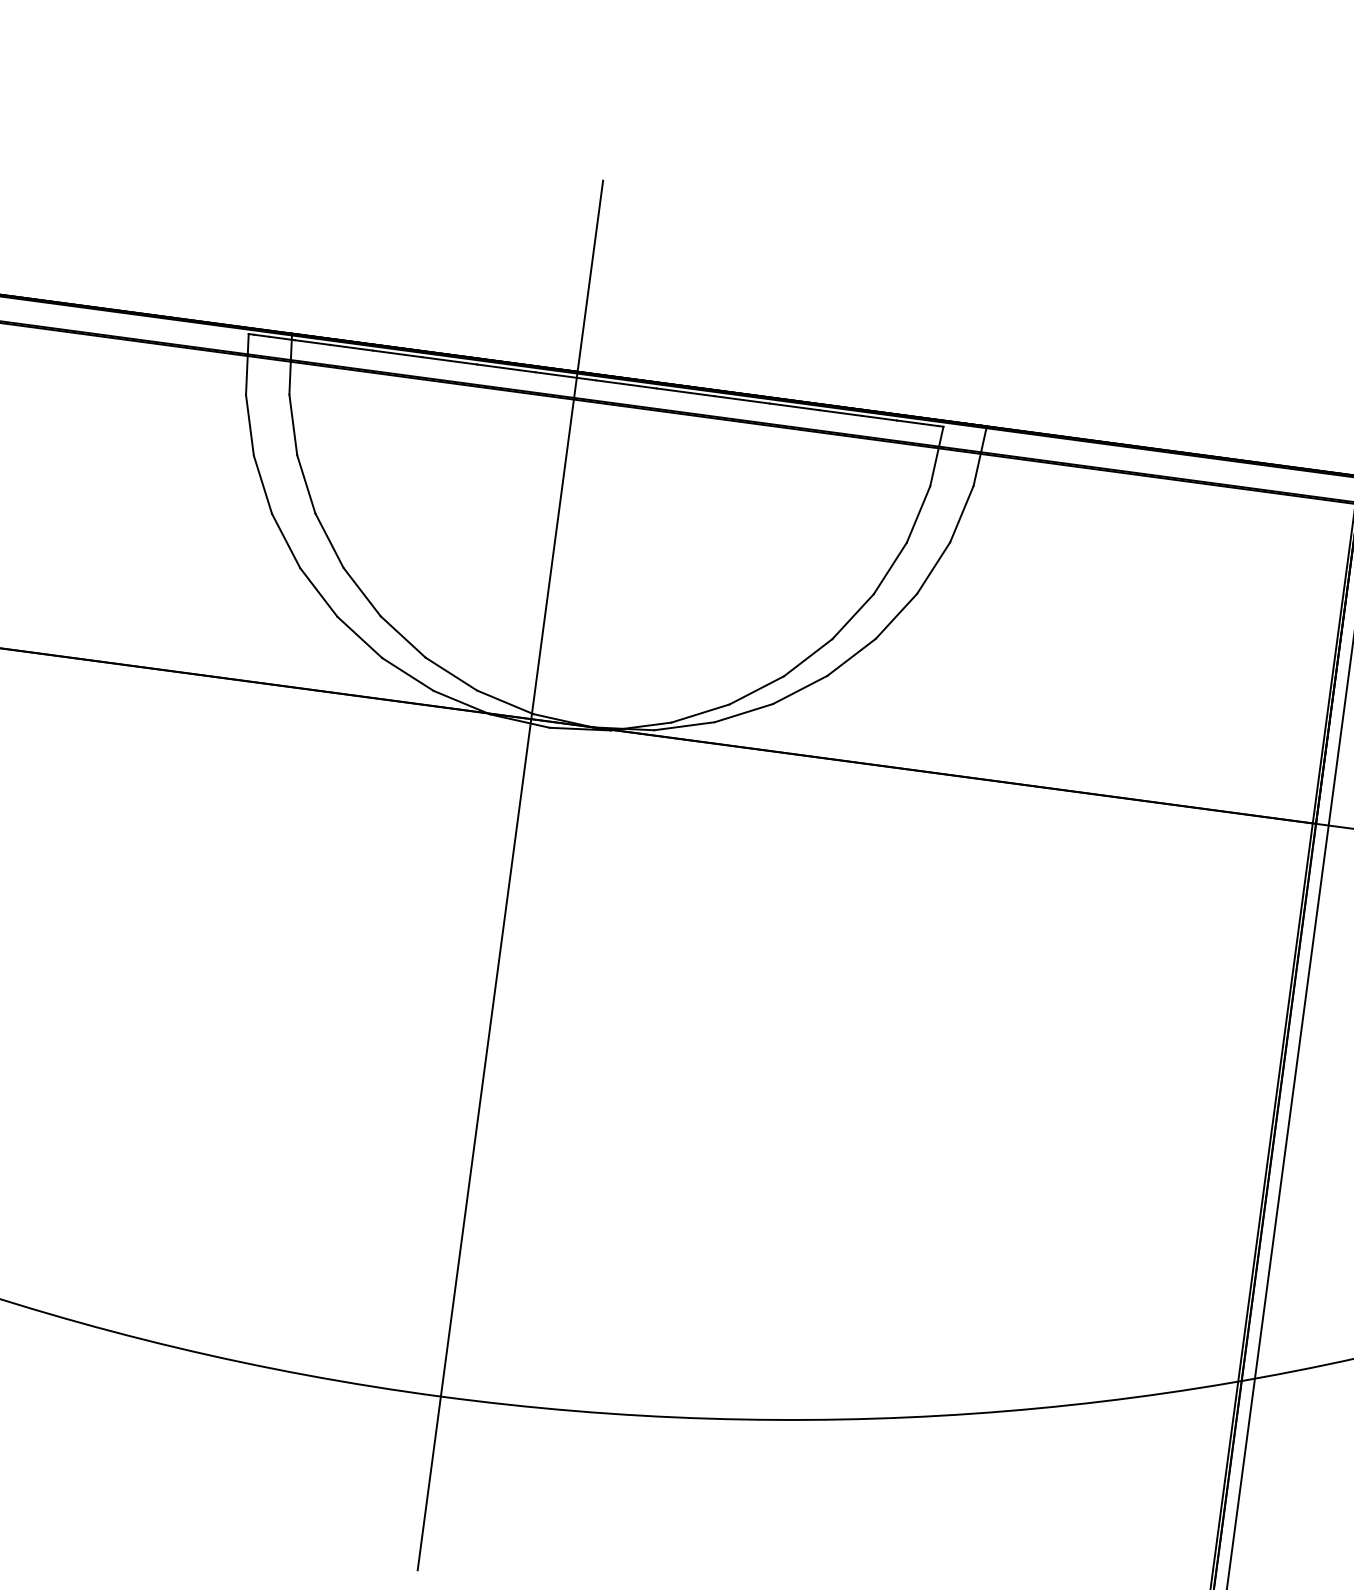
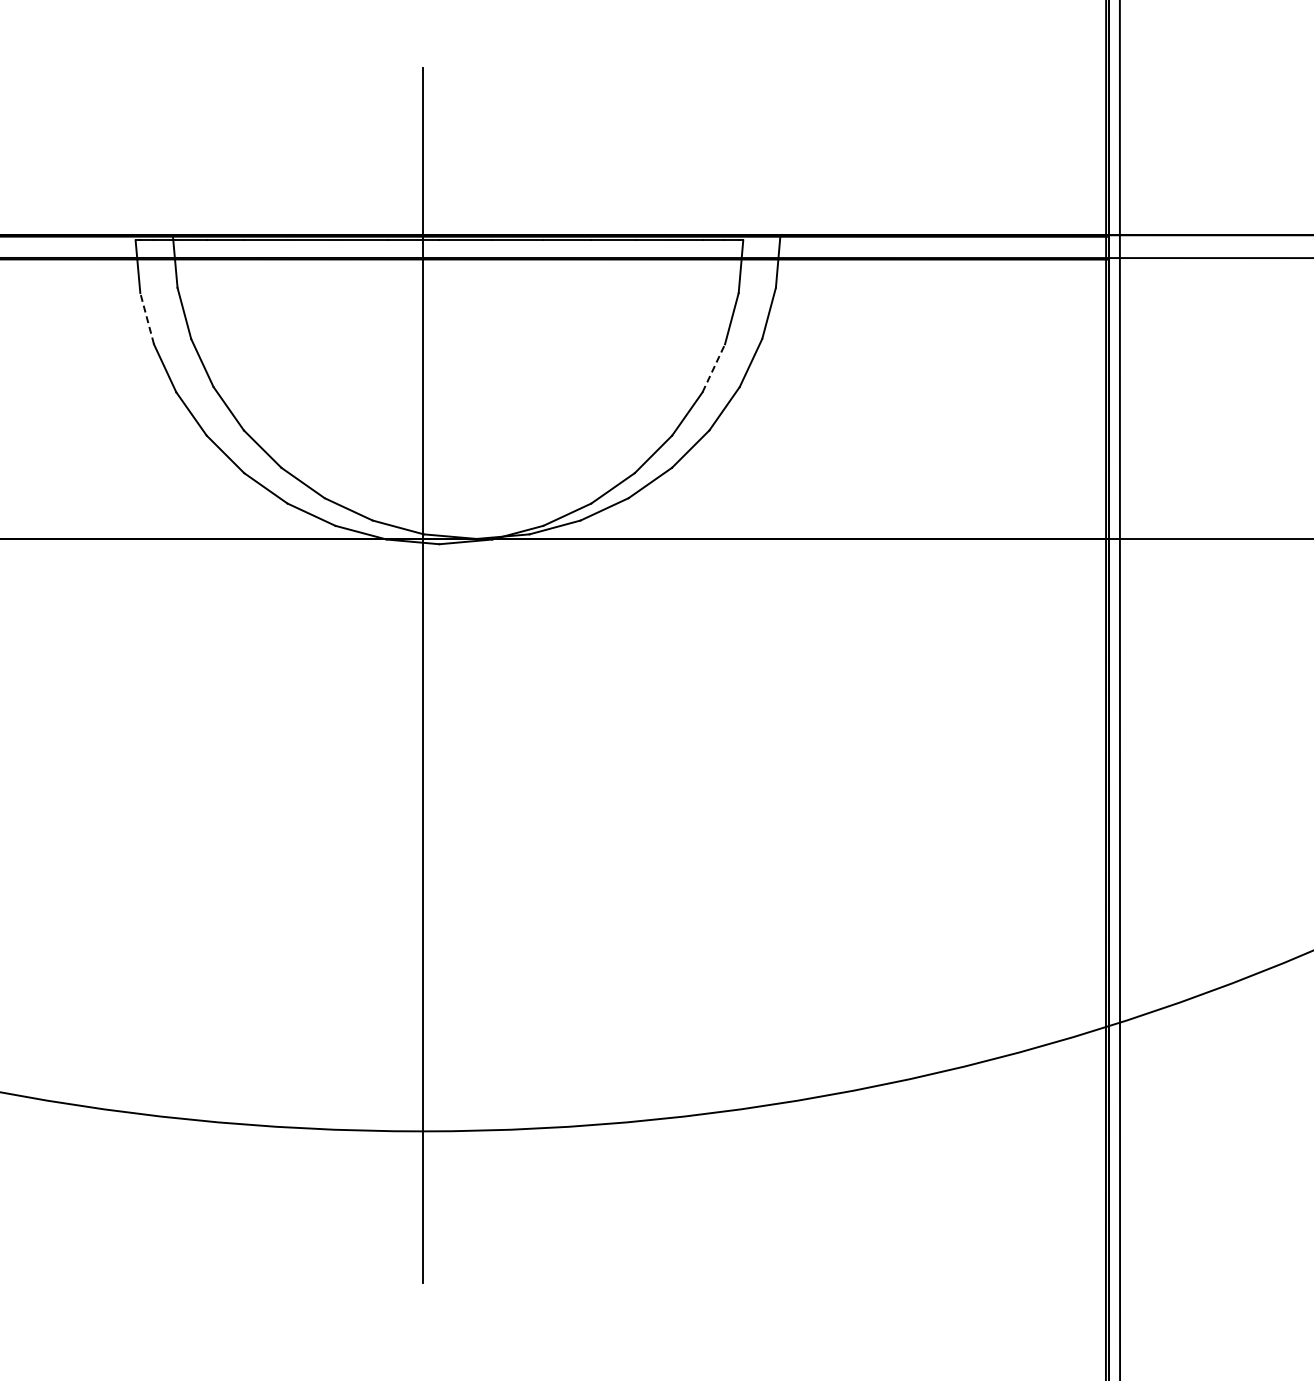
line: (250, 425) -> (147, 318), solid -> dashed
line: (889, 568) -> (713, 368), solid -> dashed

